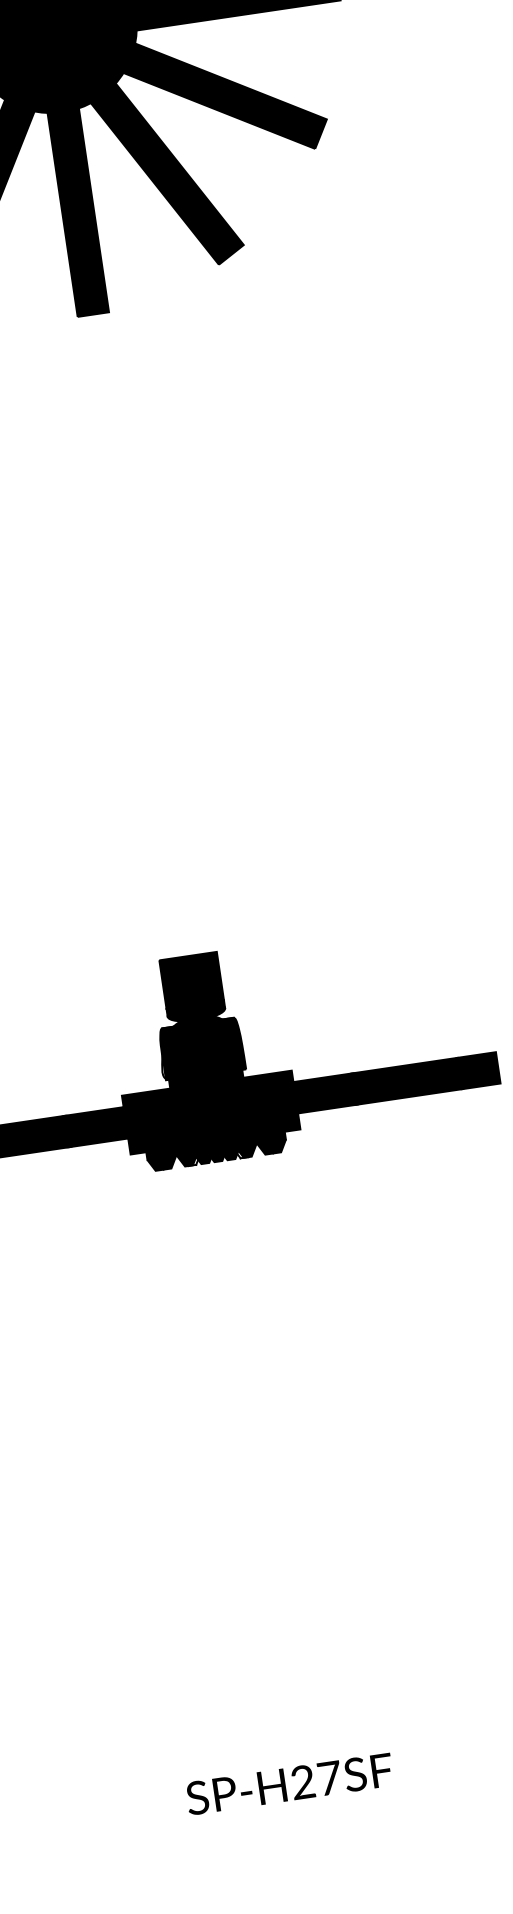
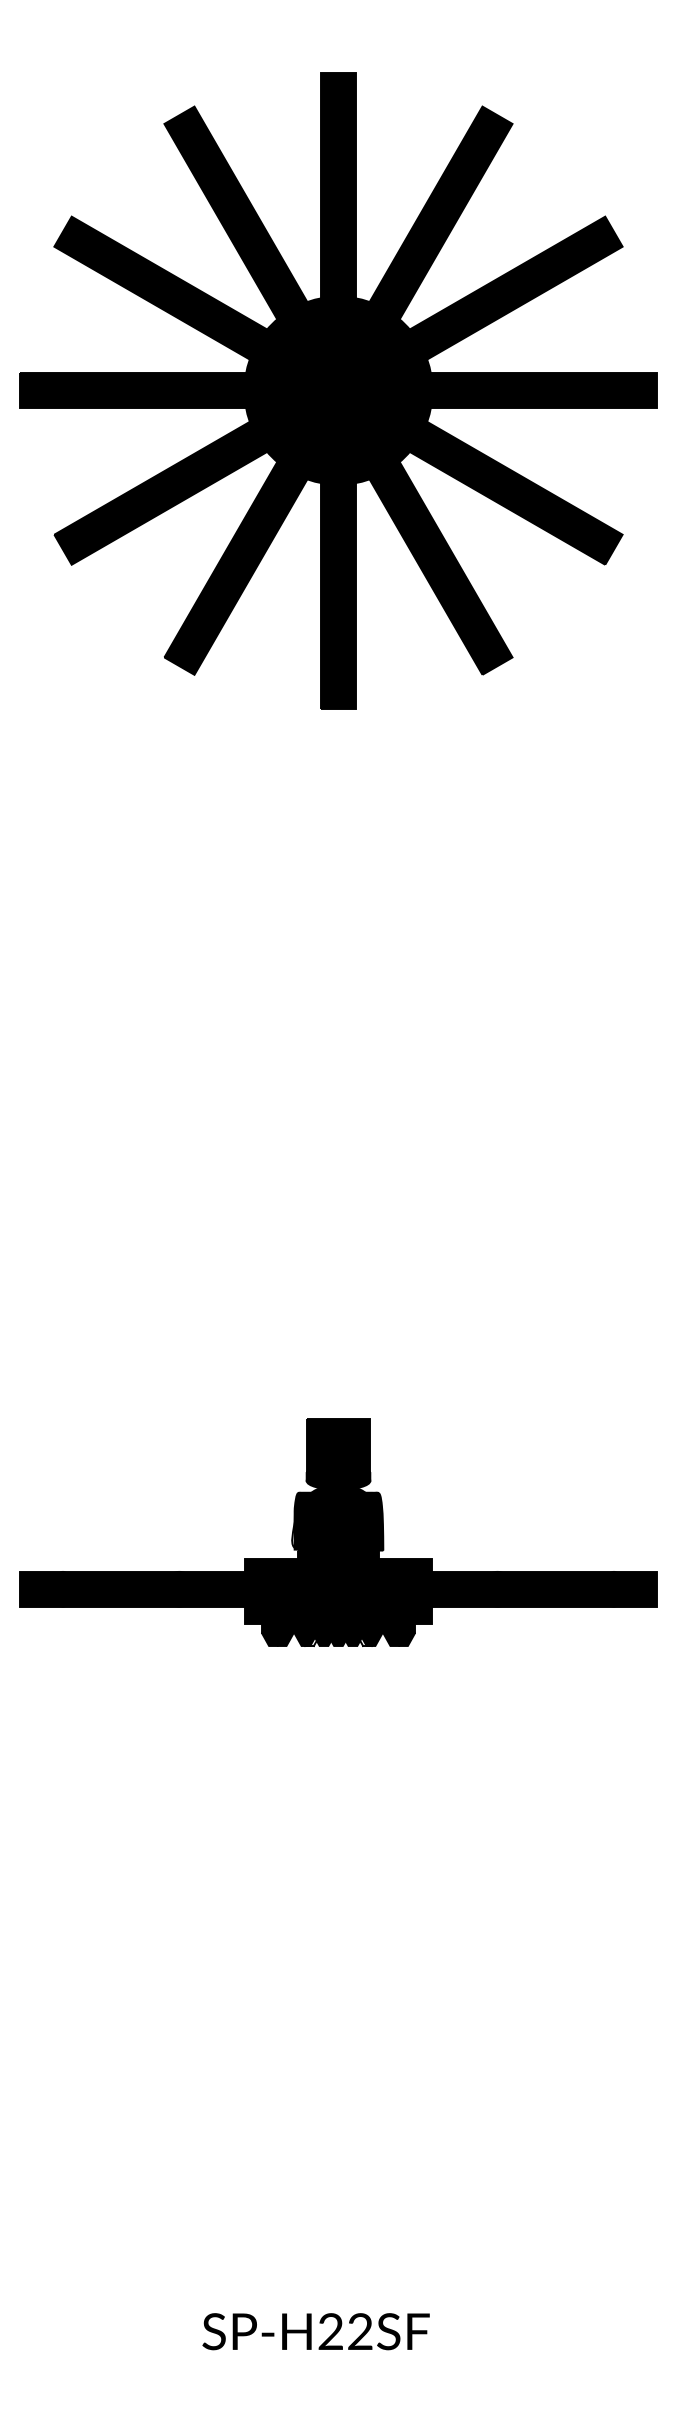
text: (329, 1778) -> (360, 2331), SP-H27SF -> SP-H22SF

